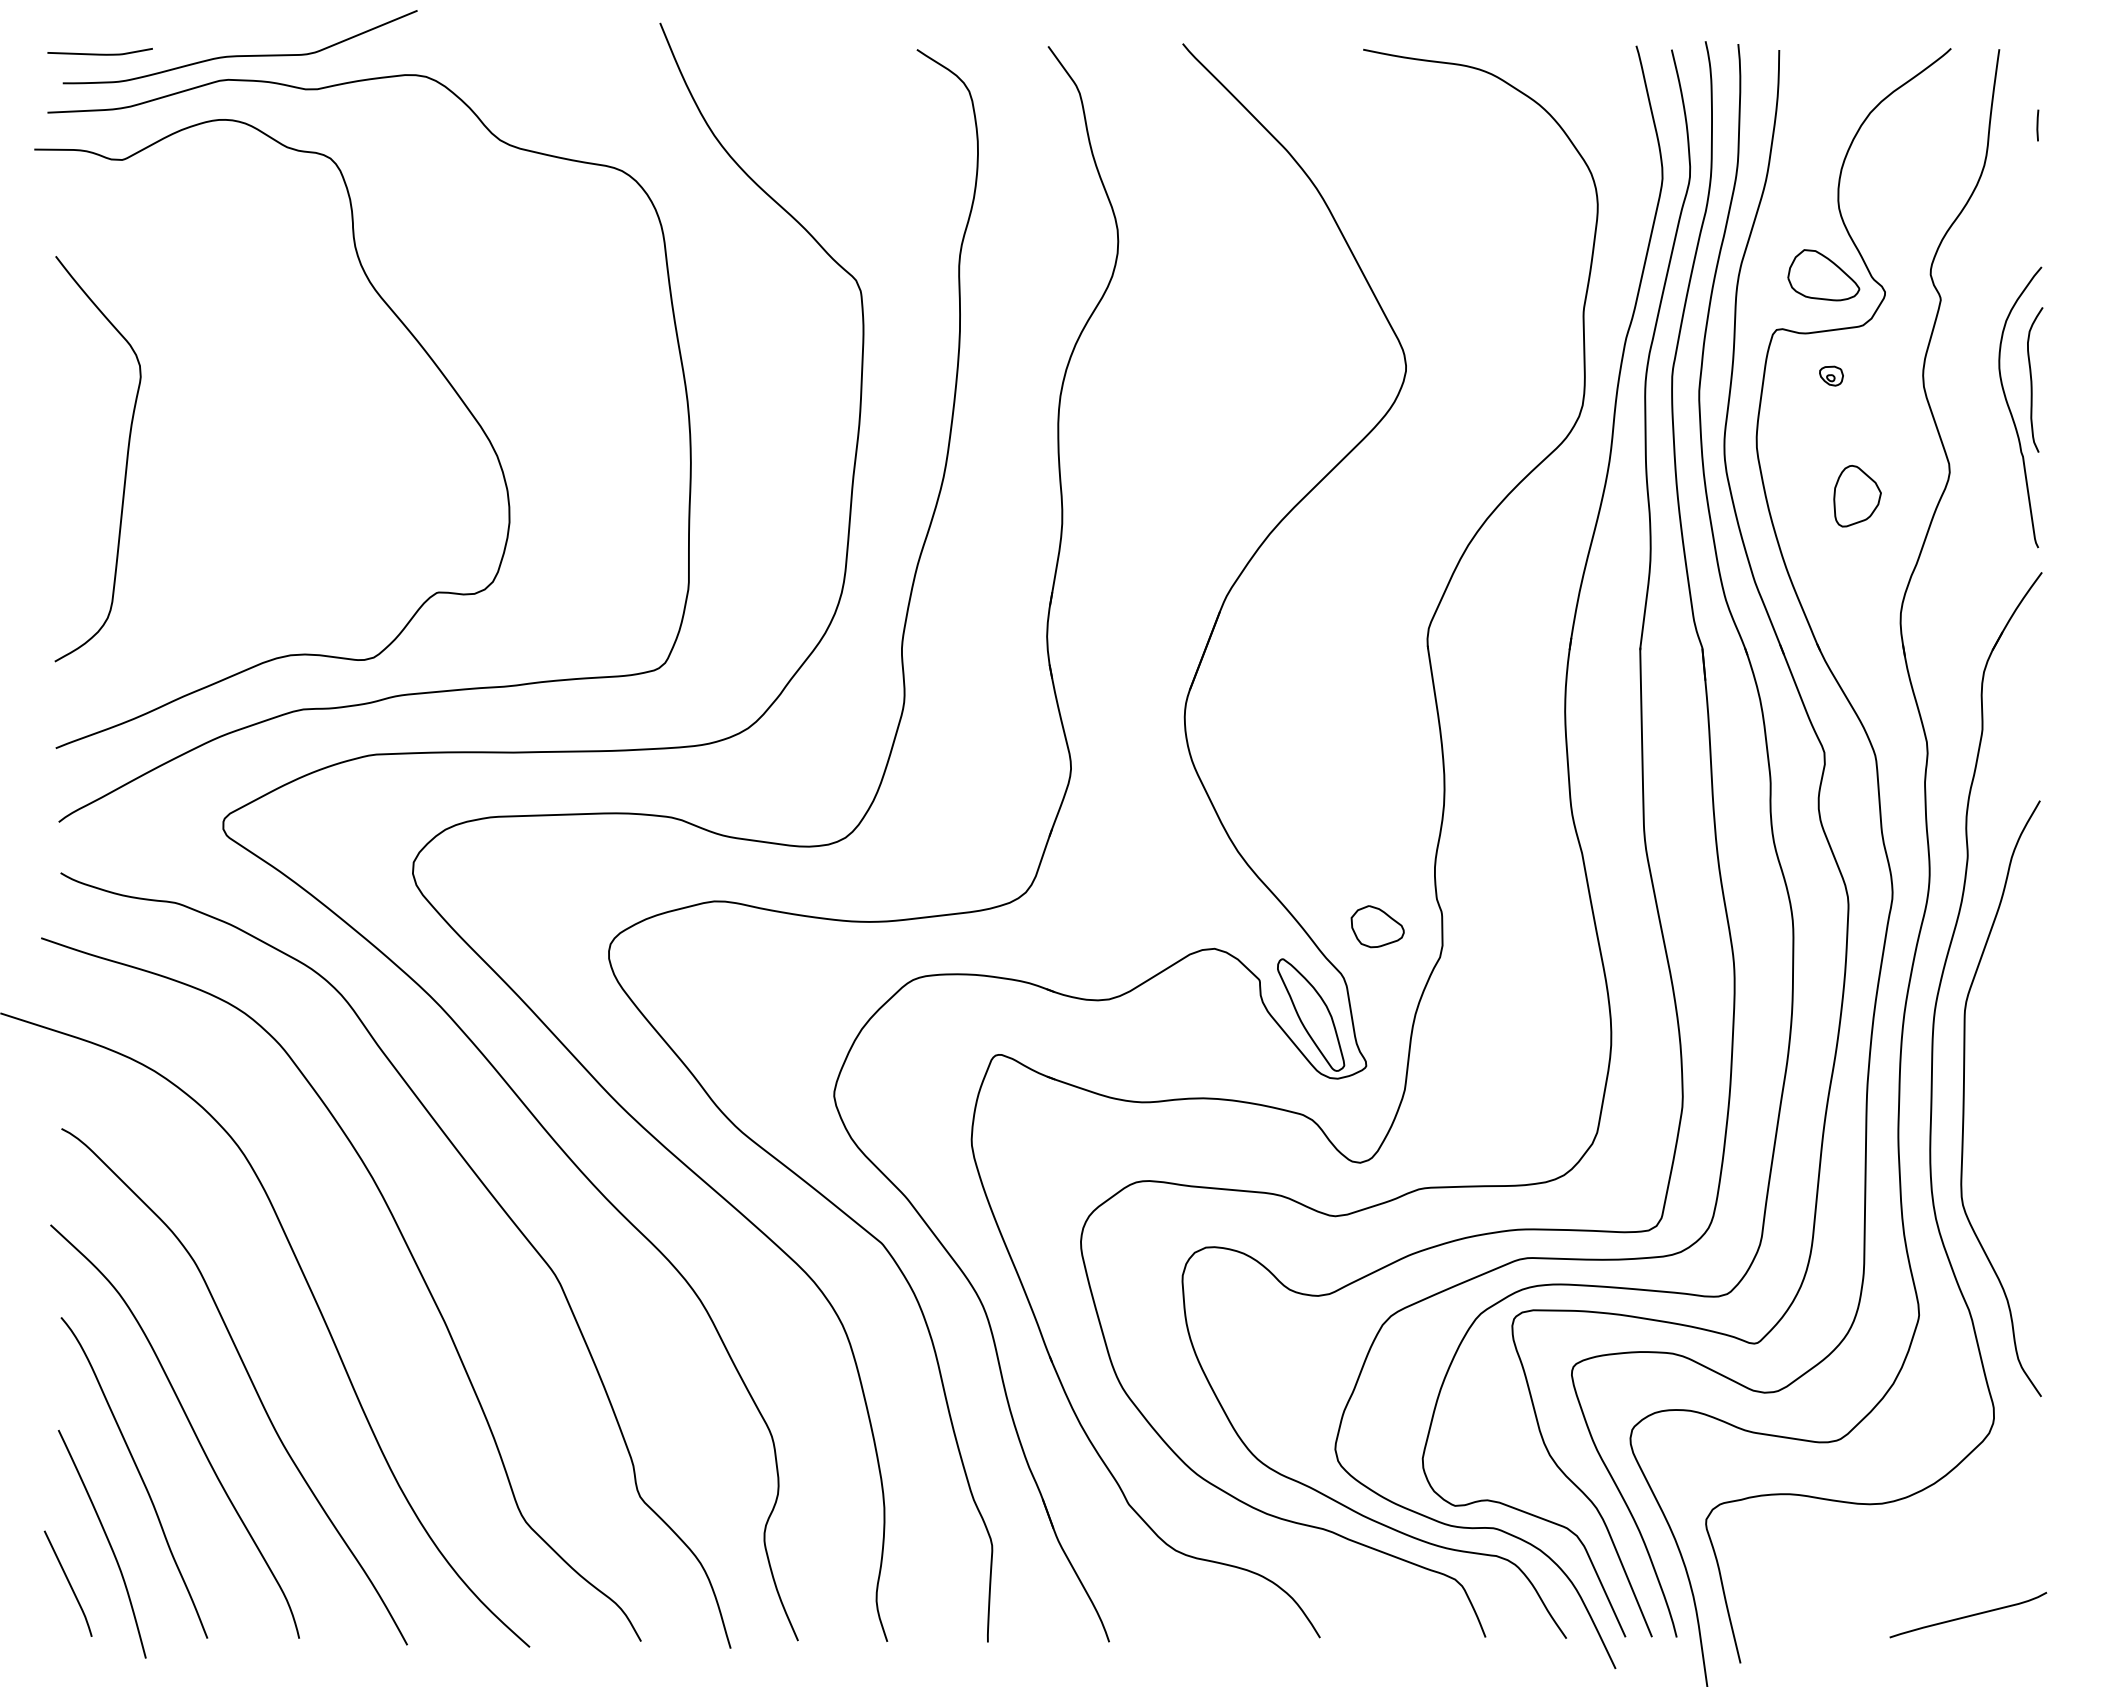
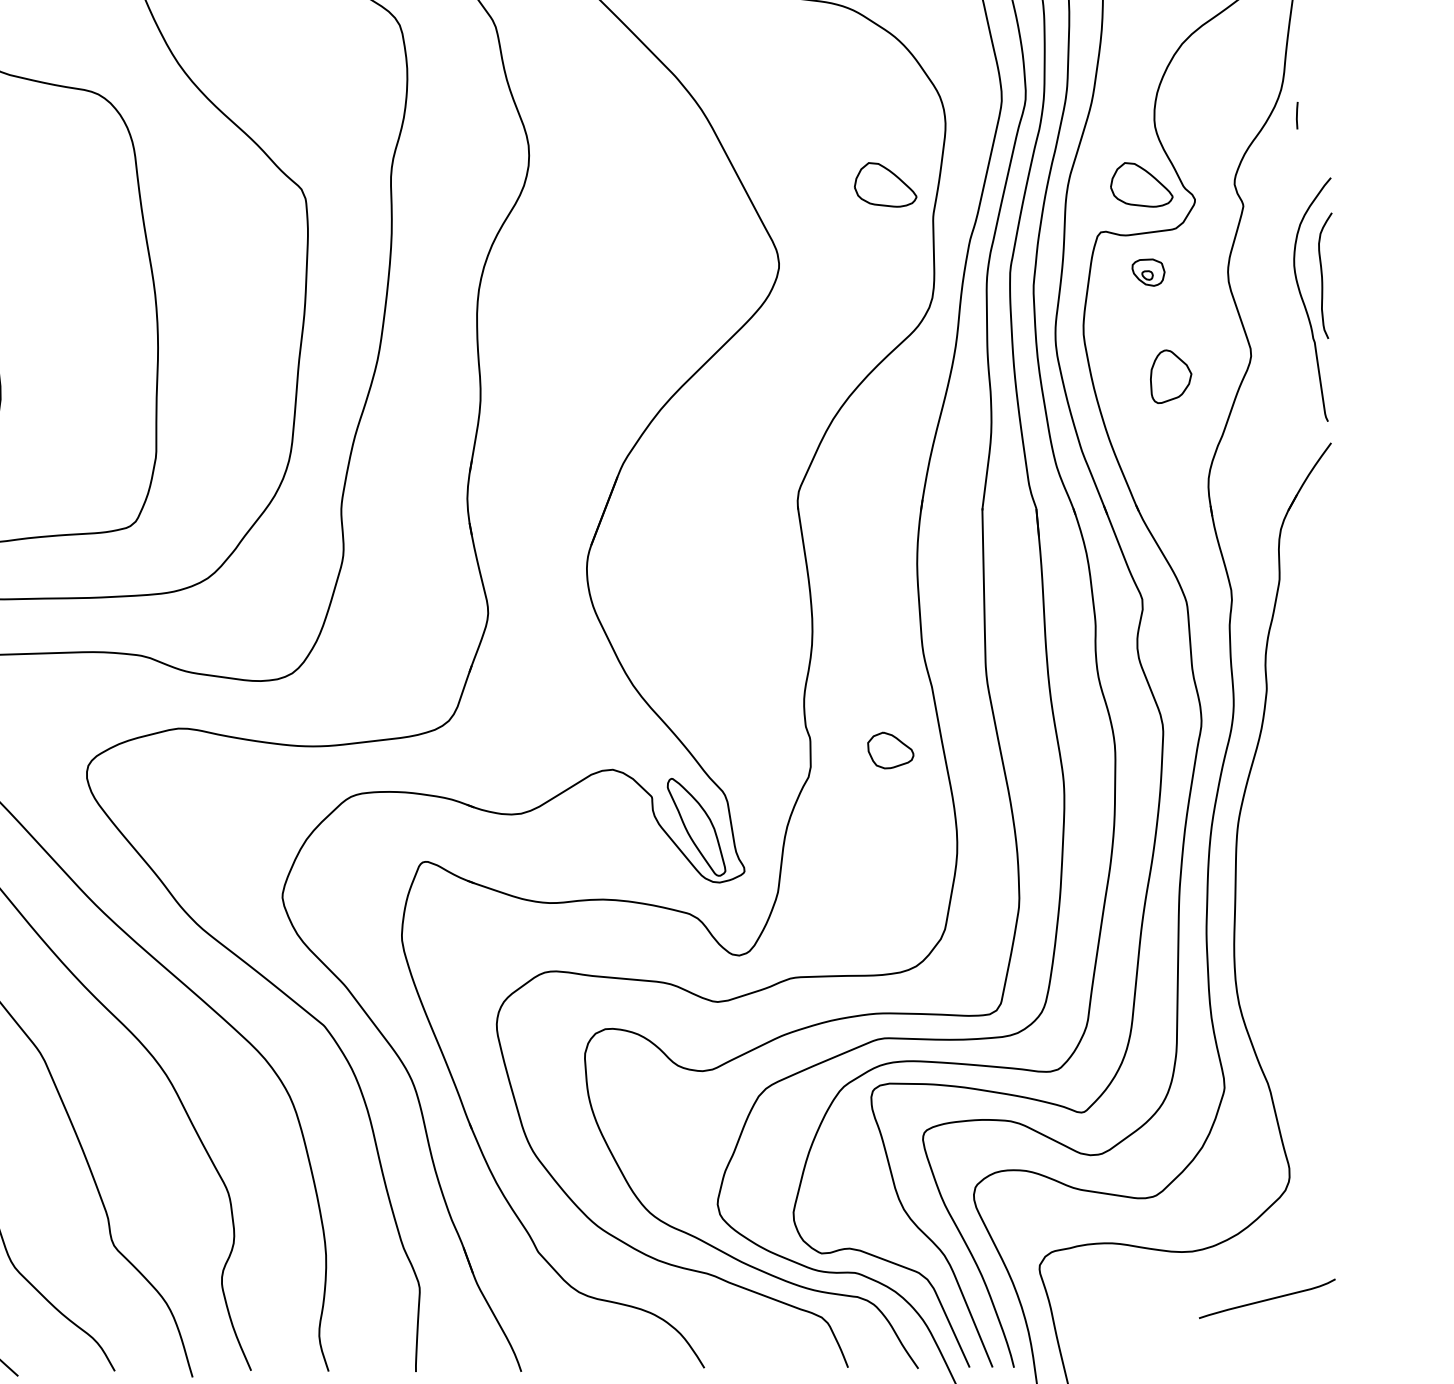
line: (2037, 125) -> (1296, 115), moved
part: (1528, 275) -> (885, 185), added
part: (1831, 375) -> (1148, 271), size x1.6
part: (1377, 926) -> (890, 750), moved
curve: (1964, 1098) -> (1263, 899), removed
curve: (1968, 1615) -> (1267, 1299), moved

